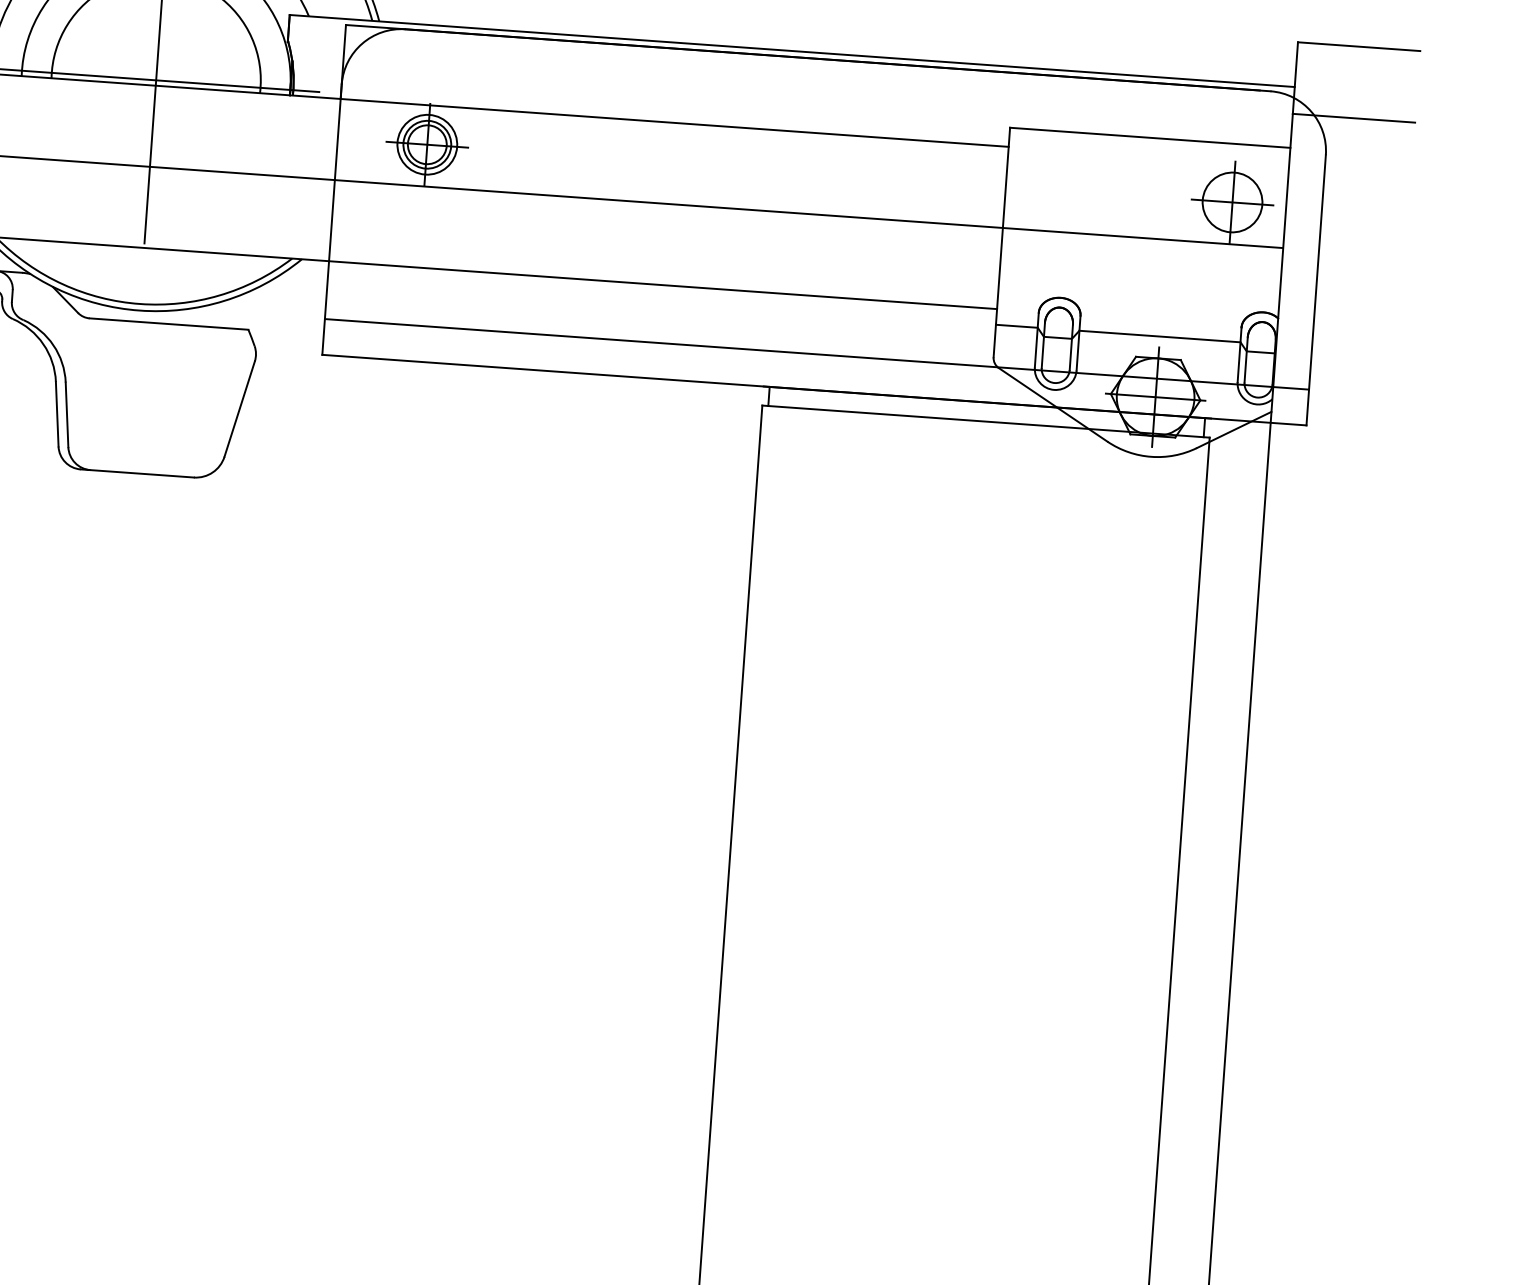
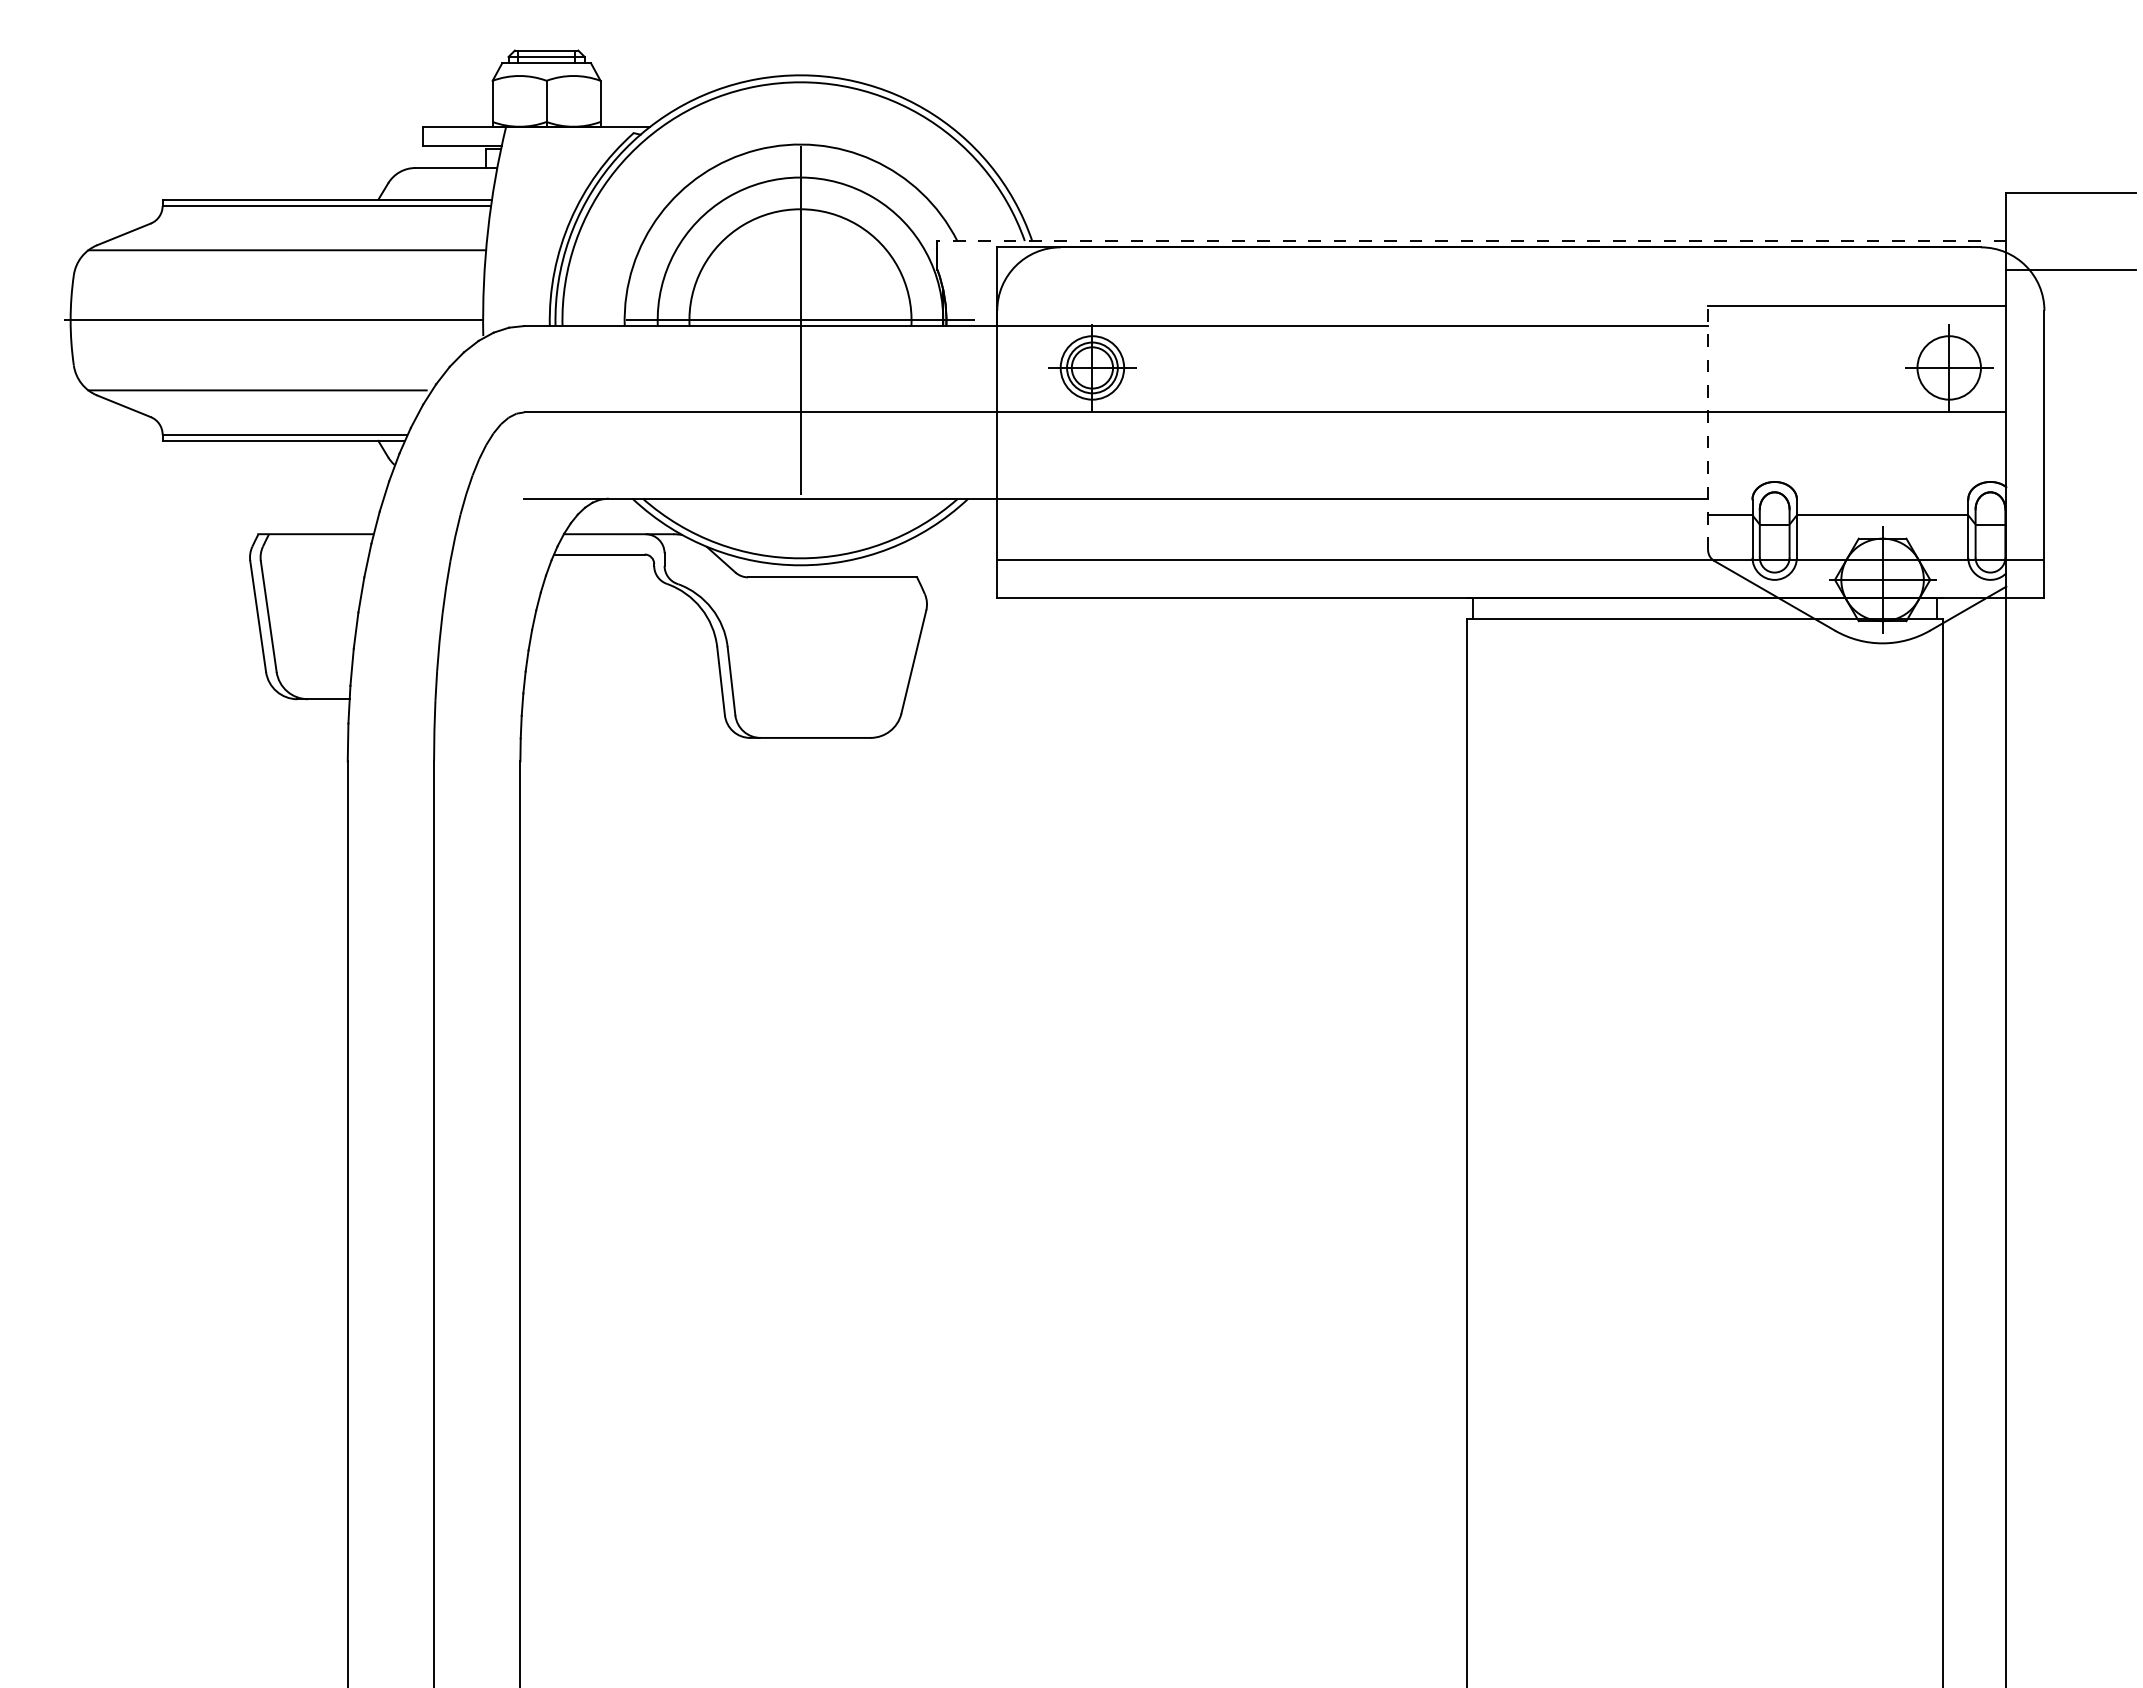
line: (792, 51) -> (1471, 241), solid -> dashed
line: (1002, 242) -> (1708, 427), solid -> dashed

